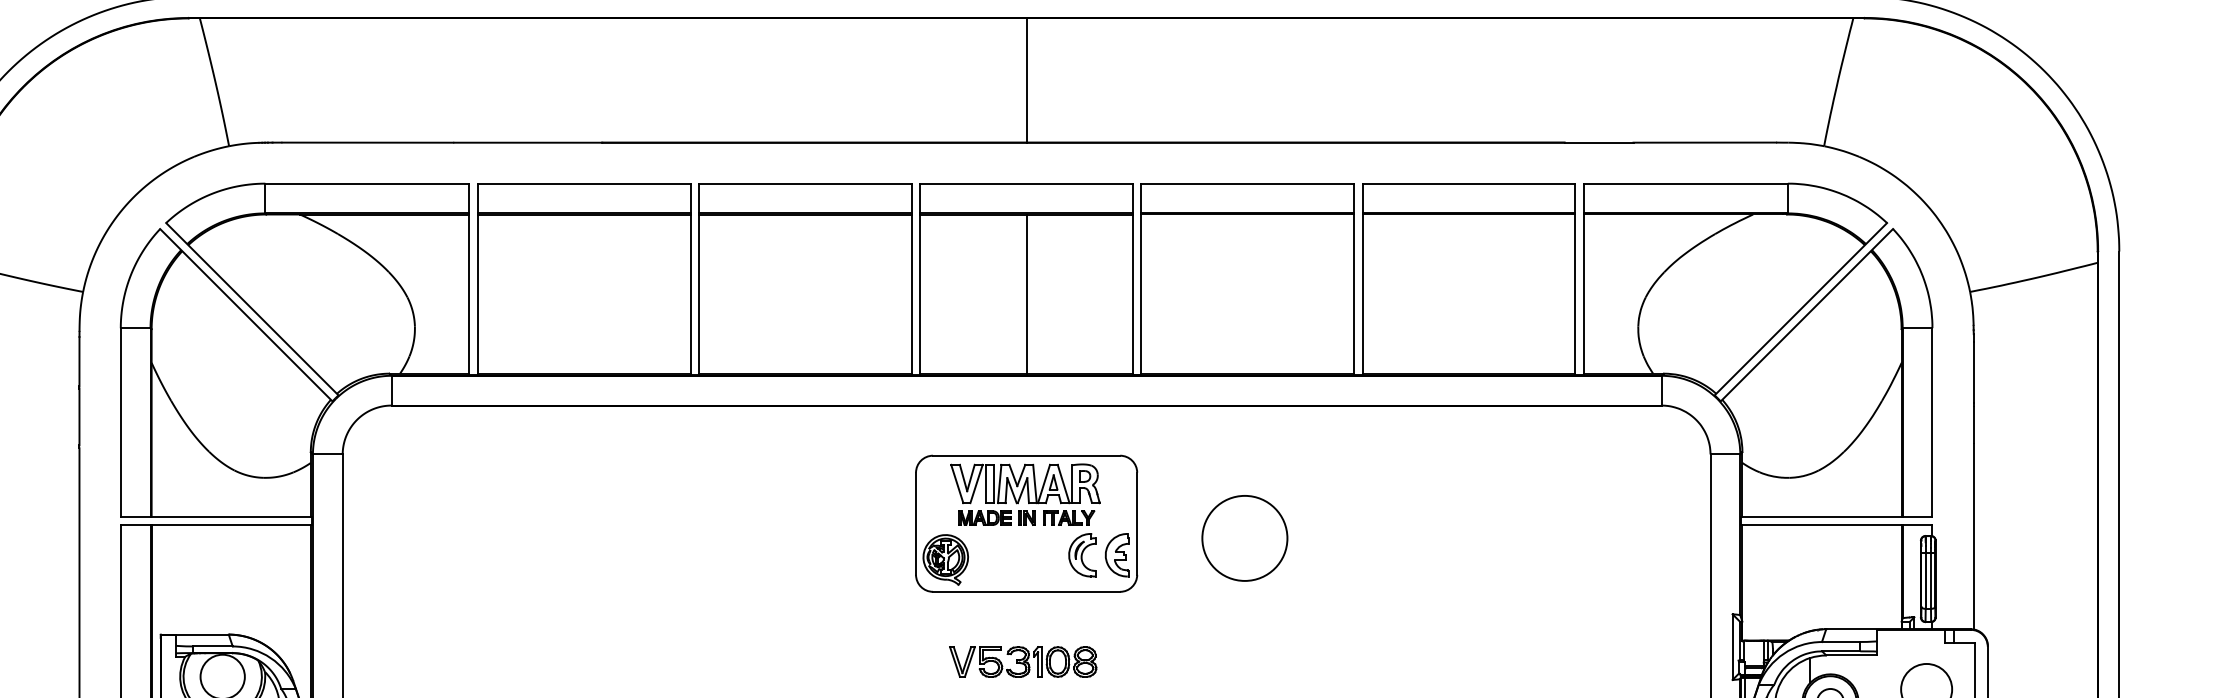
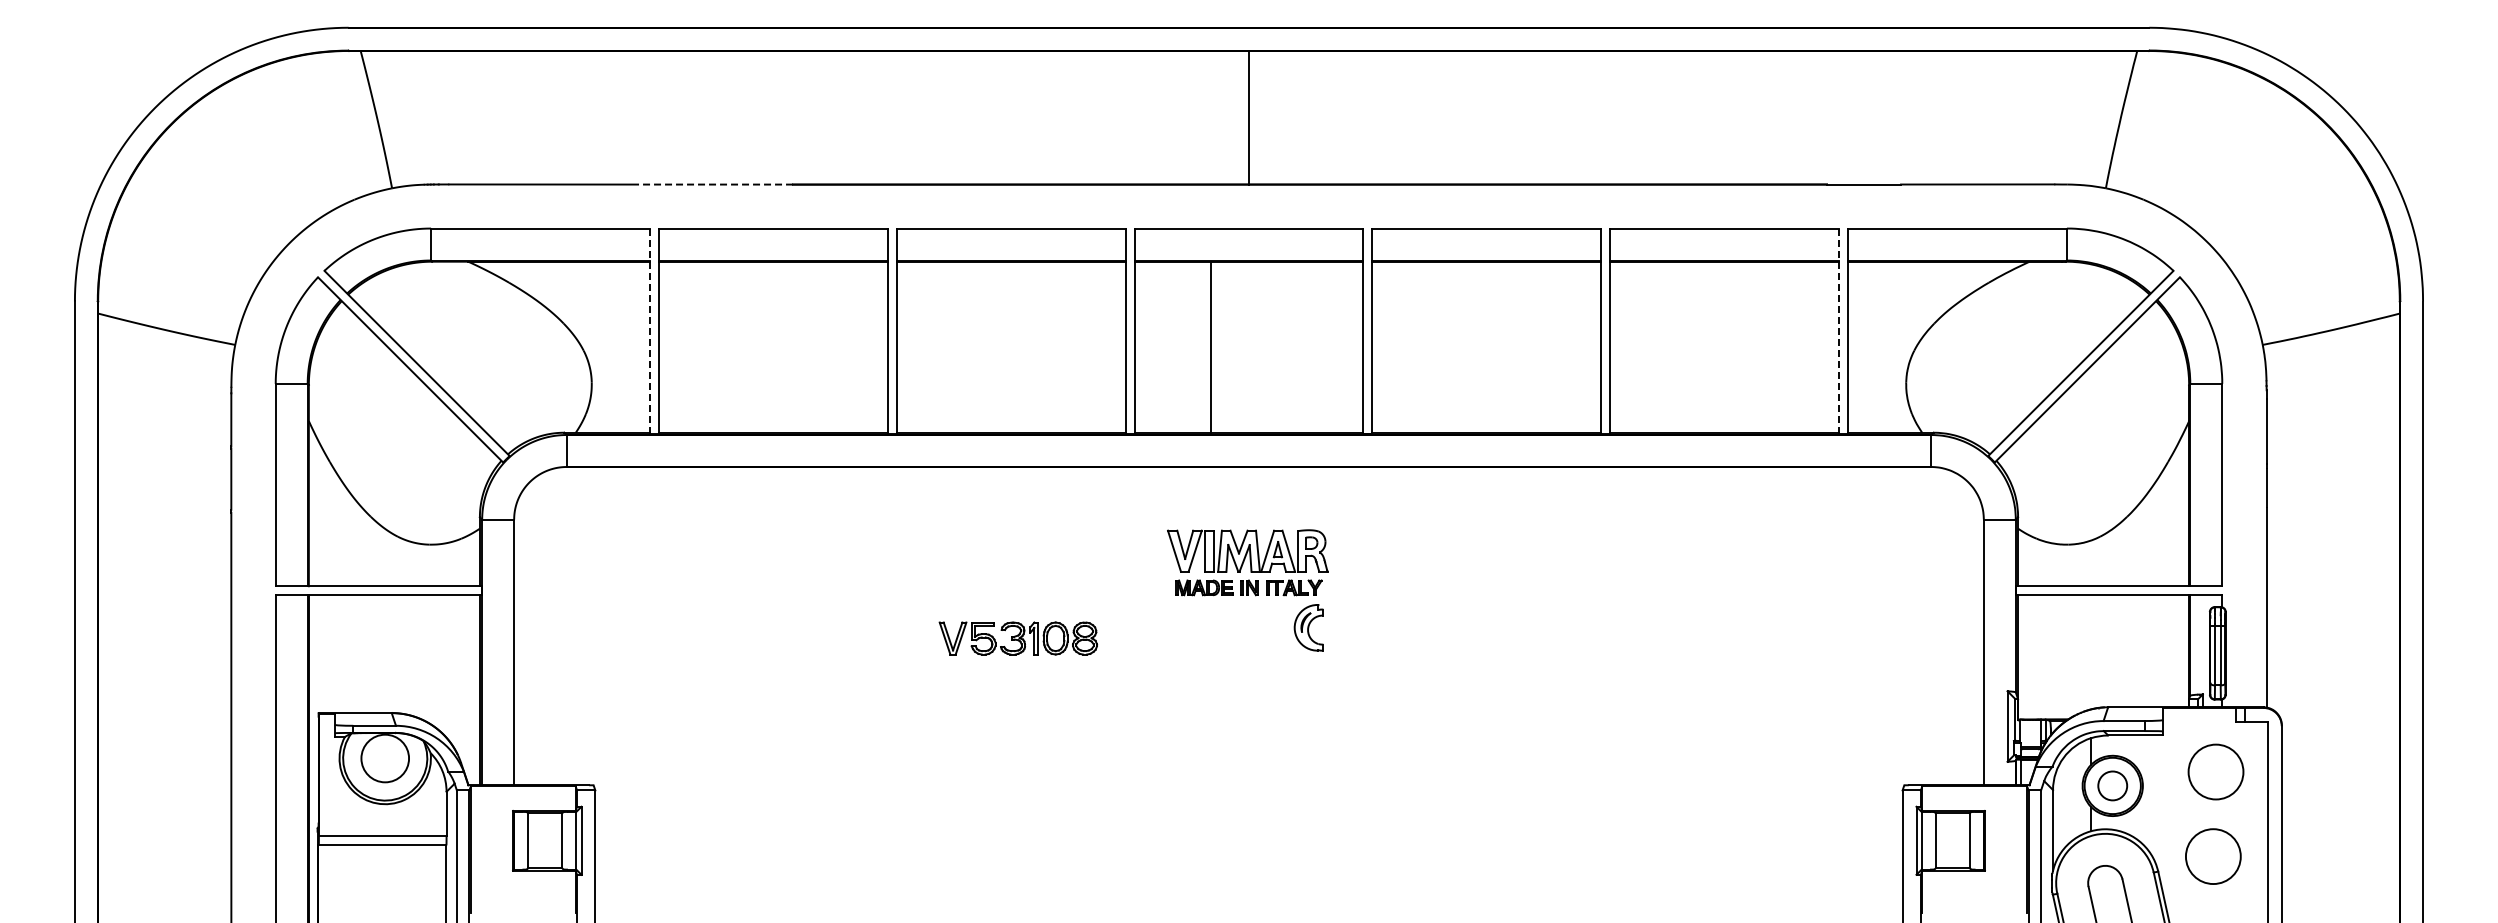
line: (528, 142) -> (713, 184), solid -> dashed
line: (469, 279) -> (650, 331), solid -> dashed
line: (1575, 279) -> (1838, 331), solid -> dashed
line: (1026, 293) -> (1210, 346), moved
part: (1026, 523) -> (1248, 593), removed
circle: (1244, 538) -> (1483, 609), removed
part: (1022, 661) -> (1017, 638), moved

